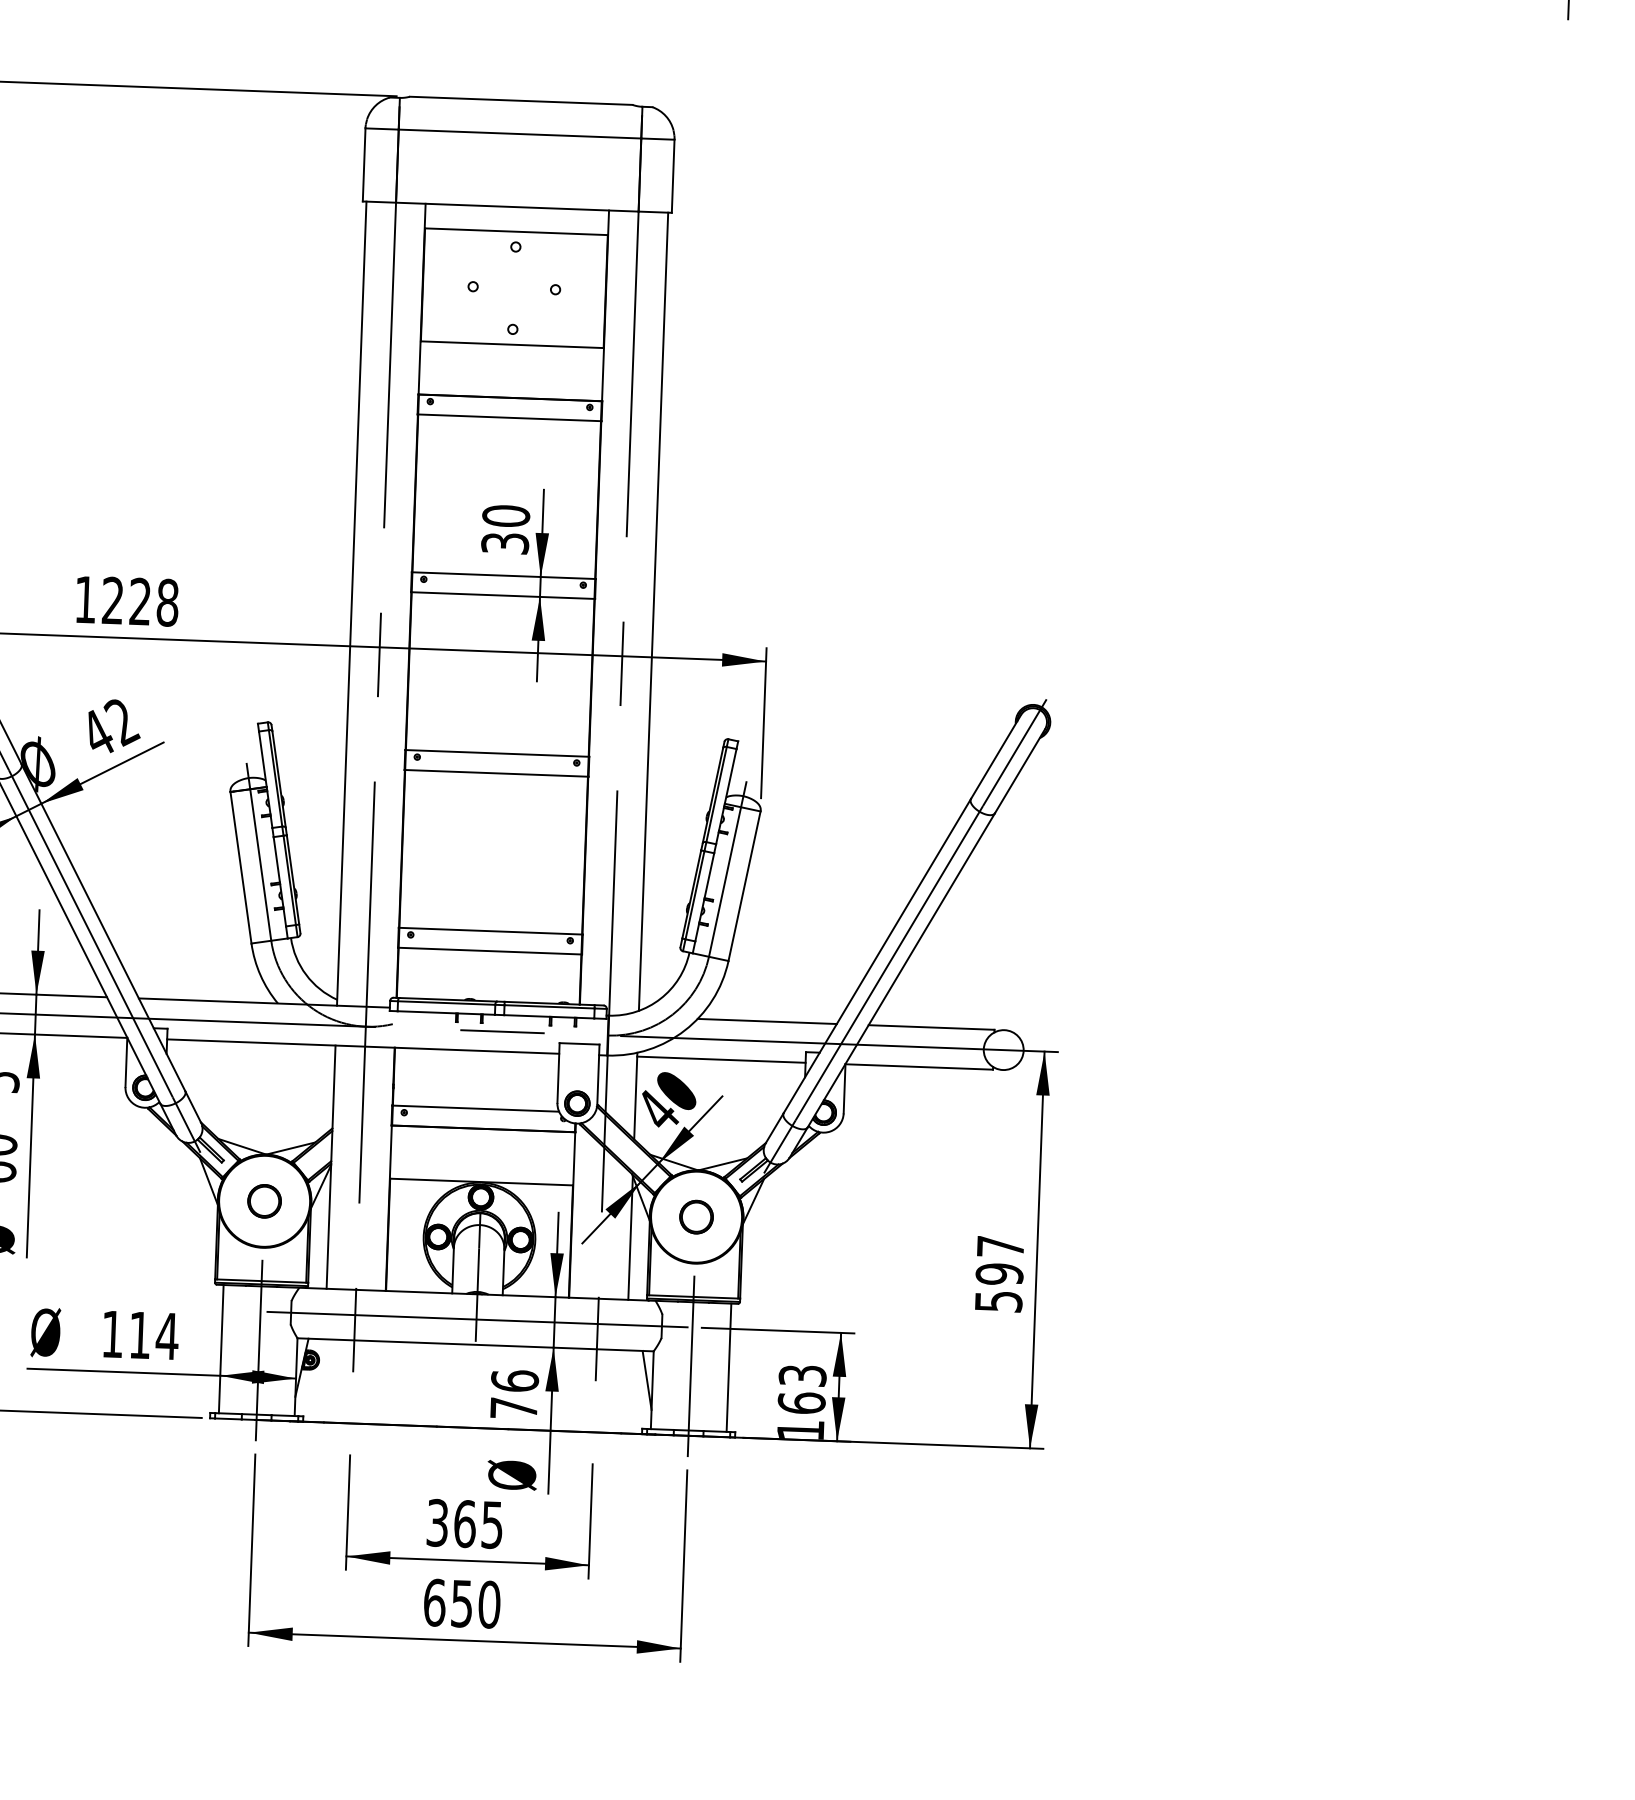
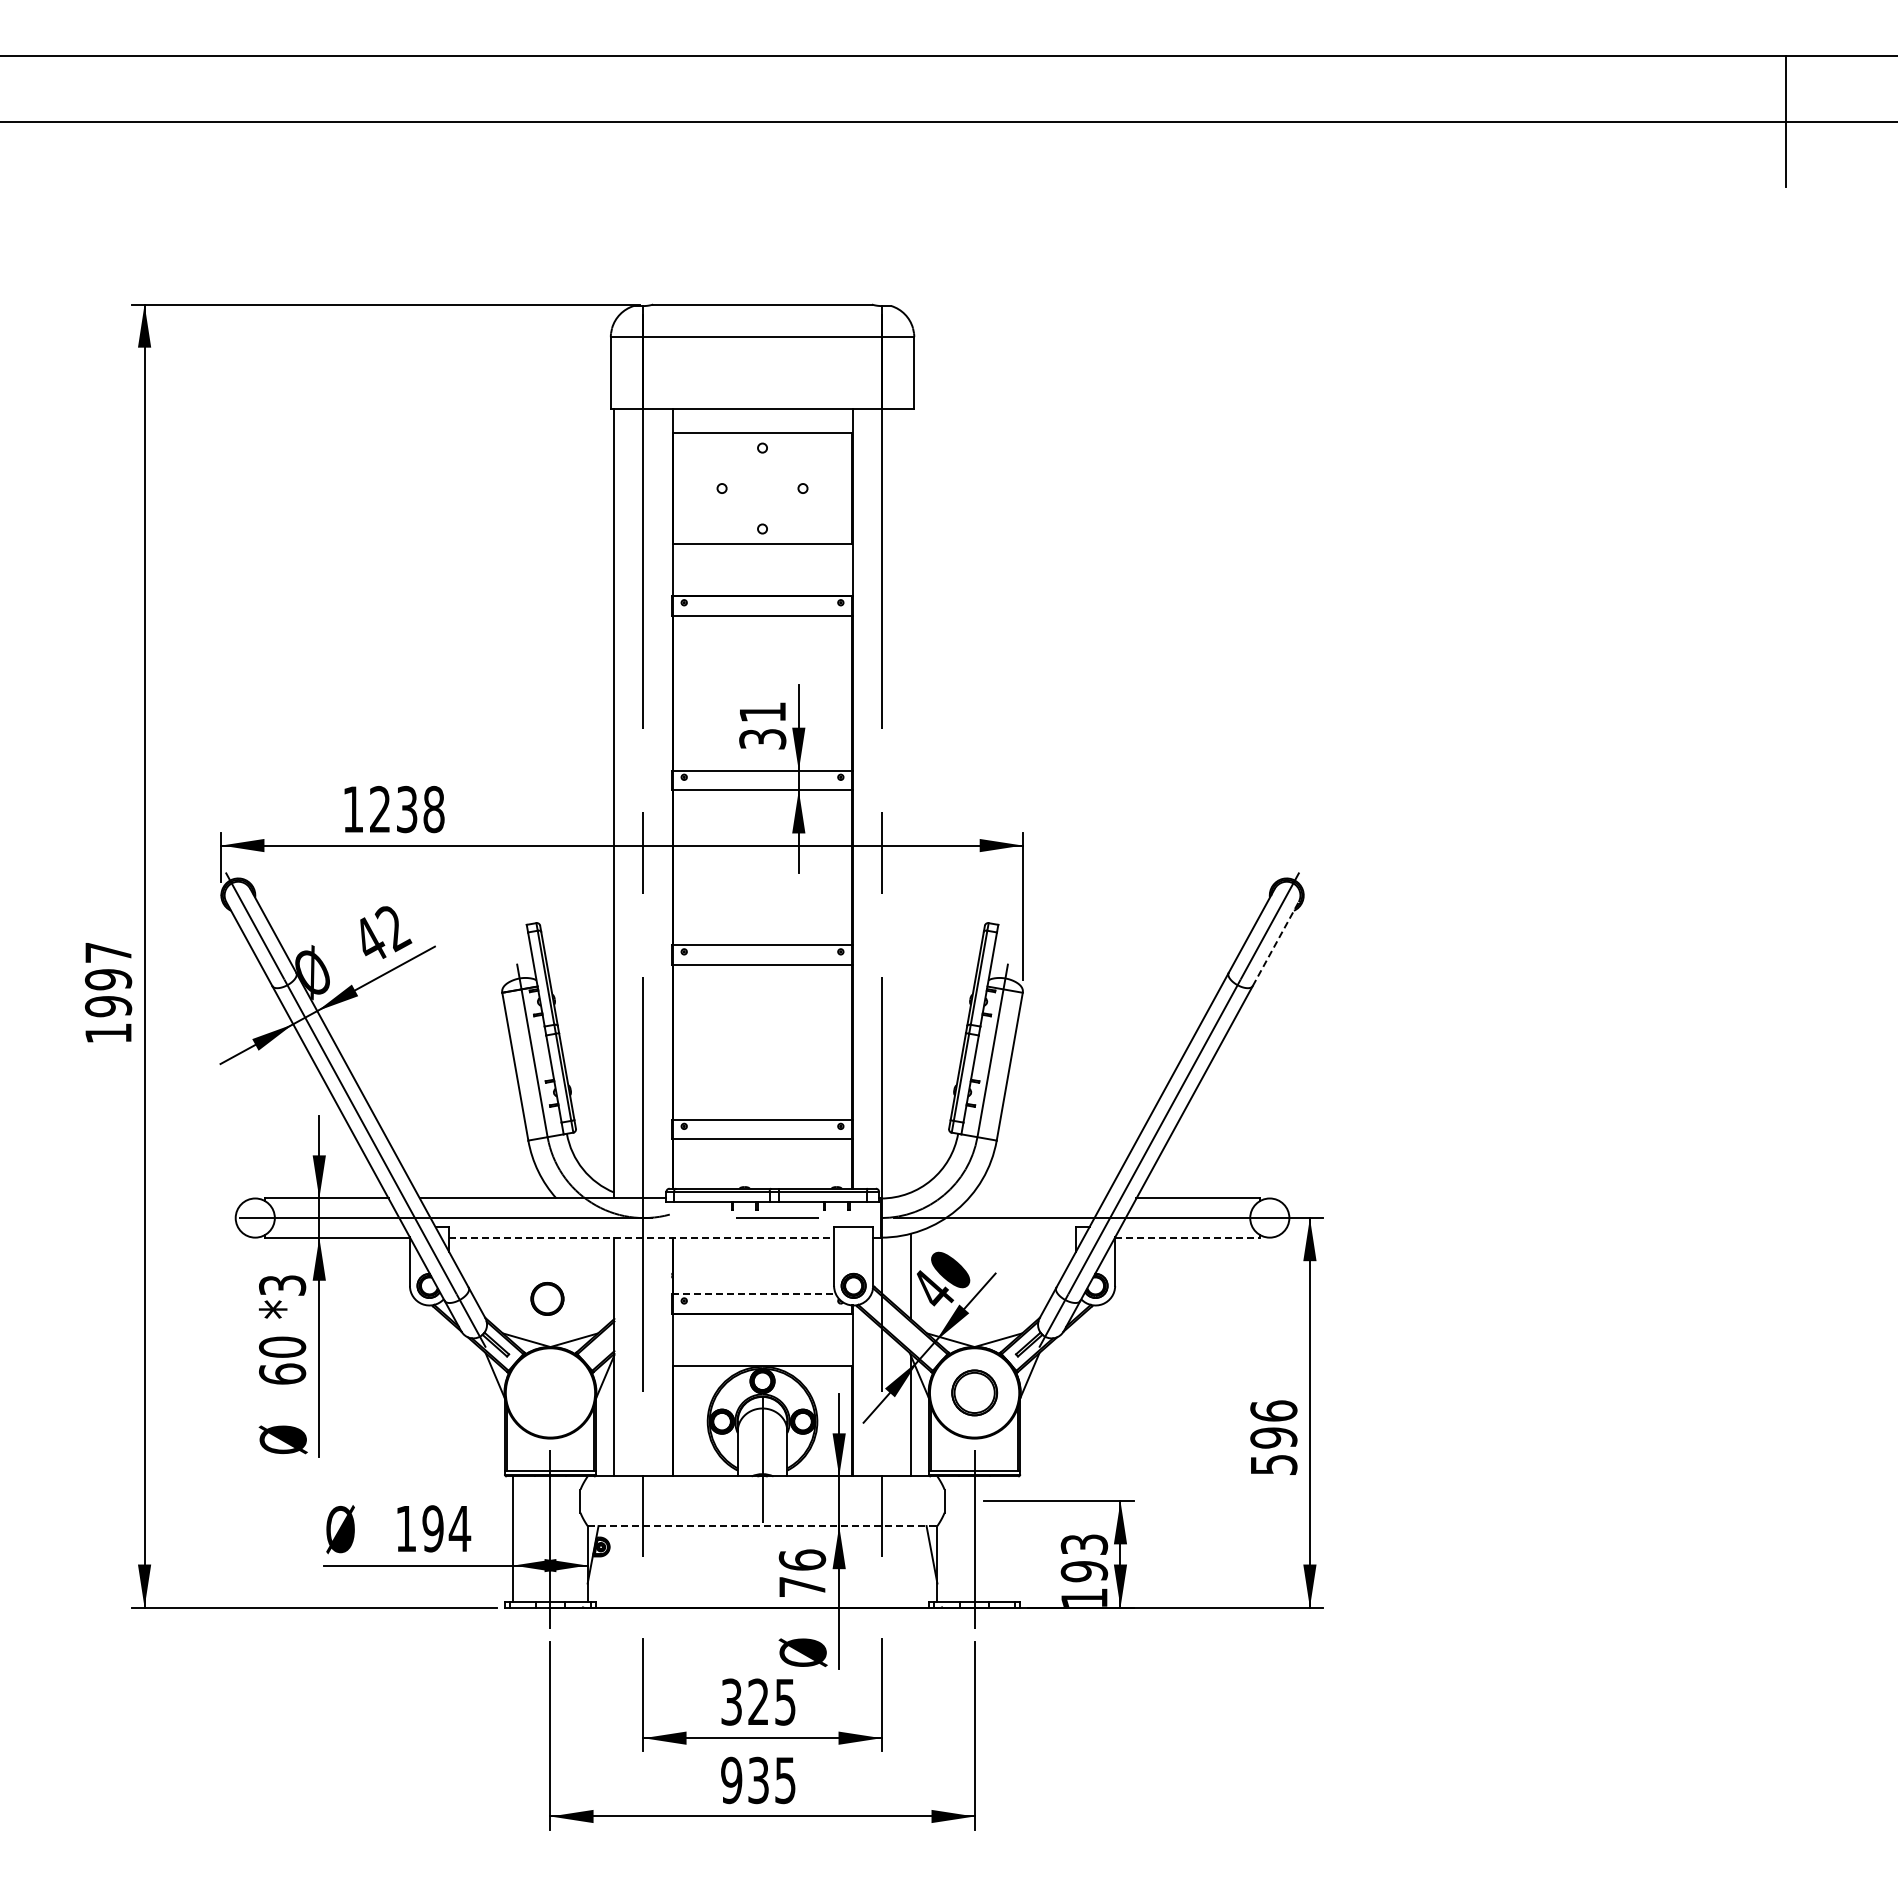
text: (505, 515) -> (762, 711), 30 -> 31
text: (139, 601) -> (406, 809), 1228 -> 1238
line: (653, 611) -> (910, 800), removed
line: (1019, 771) -> (1275, 944), solid -> dashed
line: (766, 1021) -> (1036, 1198), removed
line: (364, 1046) -> (642, 1237), solid -> dashed
line: (721, 1059) -> (993, 1237), removed
line: (920, 1066) -> (1188, 1237), solid -> dashed
line: (476, 1108) -> (754, 1294), solid -> dashed
circle: (264, 1200) -> (547, 1298), moved
part: (696, 1216) -> (974, 1392), size x1.4
text: (1000, 1246) -> (1273, 1410), 597 -> 596
line: (476, 1319) -> (762, 1501), removed
text: (139, 1334) -> (432, 1528), 114 -> 194
line: (475, 1345) -> (762, 1526), solid -> dashed
line: (728, 1367) -> (1011, 1539), removed
text: (801, 1403) -> (1084, 1571), 163 -> 193
text: (464, 1523) -> (758, 1701), 365 -> 325
text: (461, 1603) -> (758, 1780), 650 -> 935

